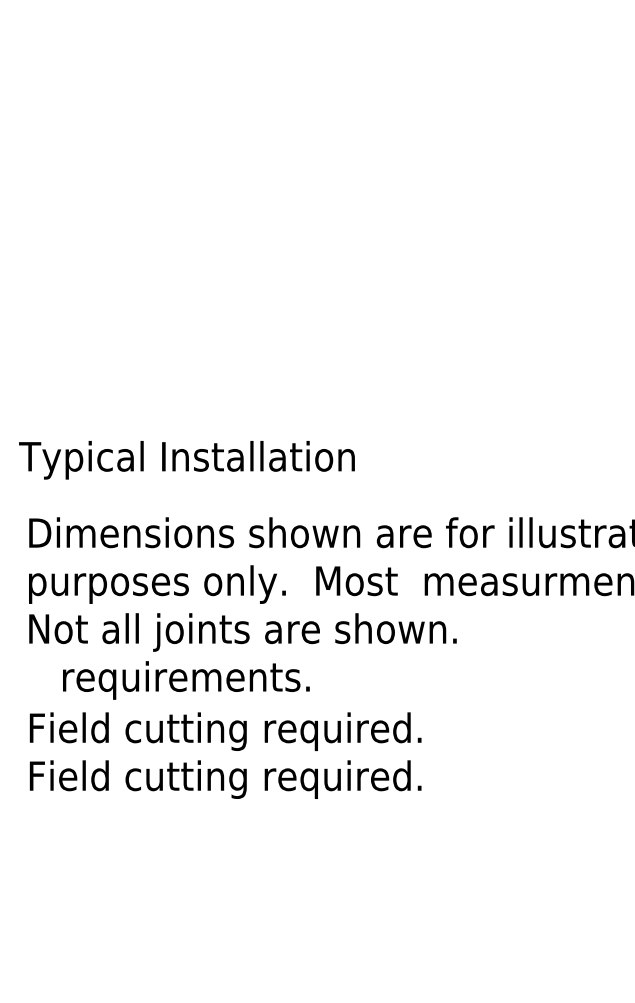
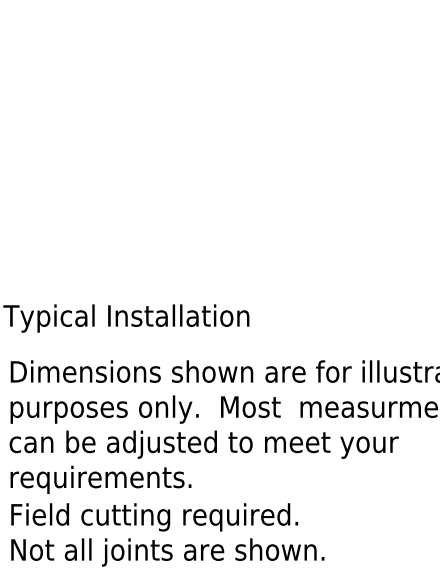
text: (292, 632) -> (203, 444), Not all joints are shown. -> can be adjusted to meet your
text: (186, 680) -> (101, 479), moved
text: (245, 779) -> (169, 552), Field cutting required. -> Not all joints are shown.

